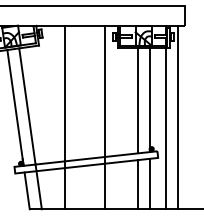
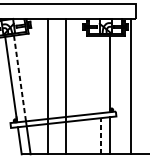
line: (137, 100) -> (101, 74), removed
line: (27, 106) -> (20, 78), solid -> dashed
line: (105, 117) -> (66, 86), moved
line: (166, 128) -> (122, 94), removed
line: (137, 184) -> (101, 136), solid -> dashed

